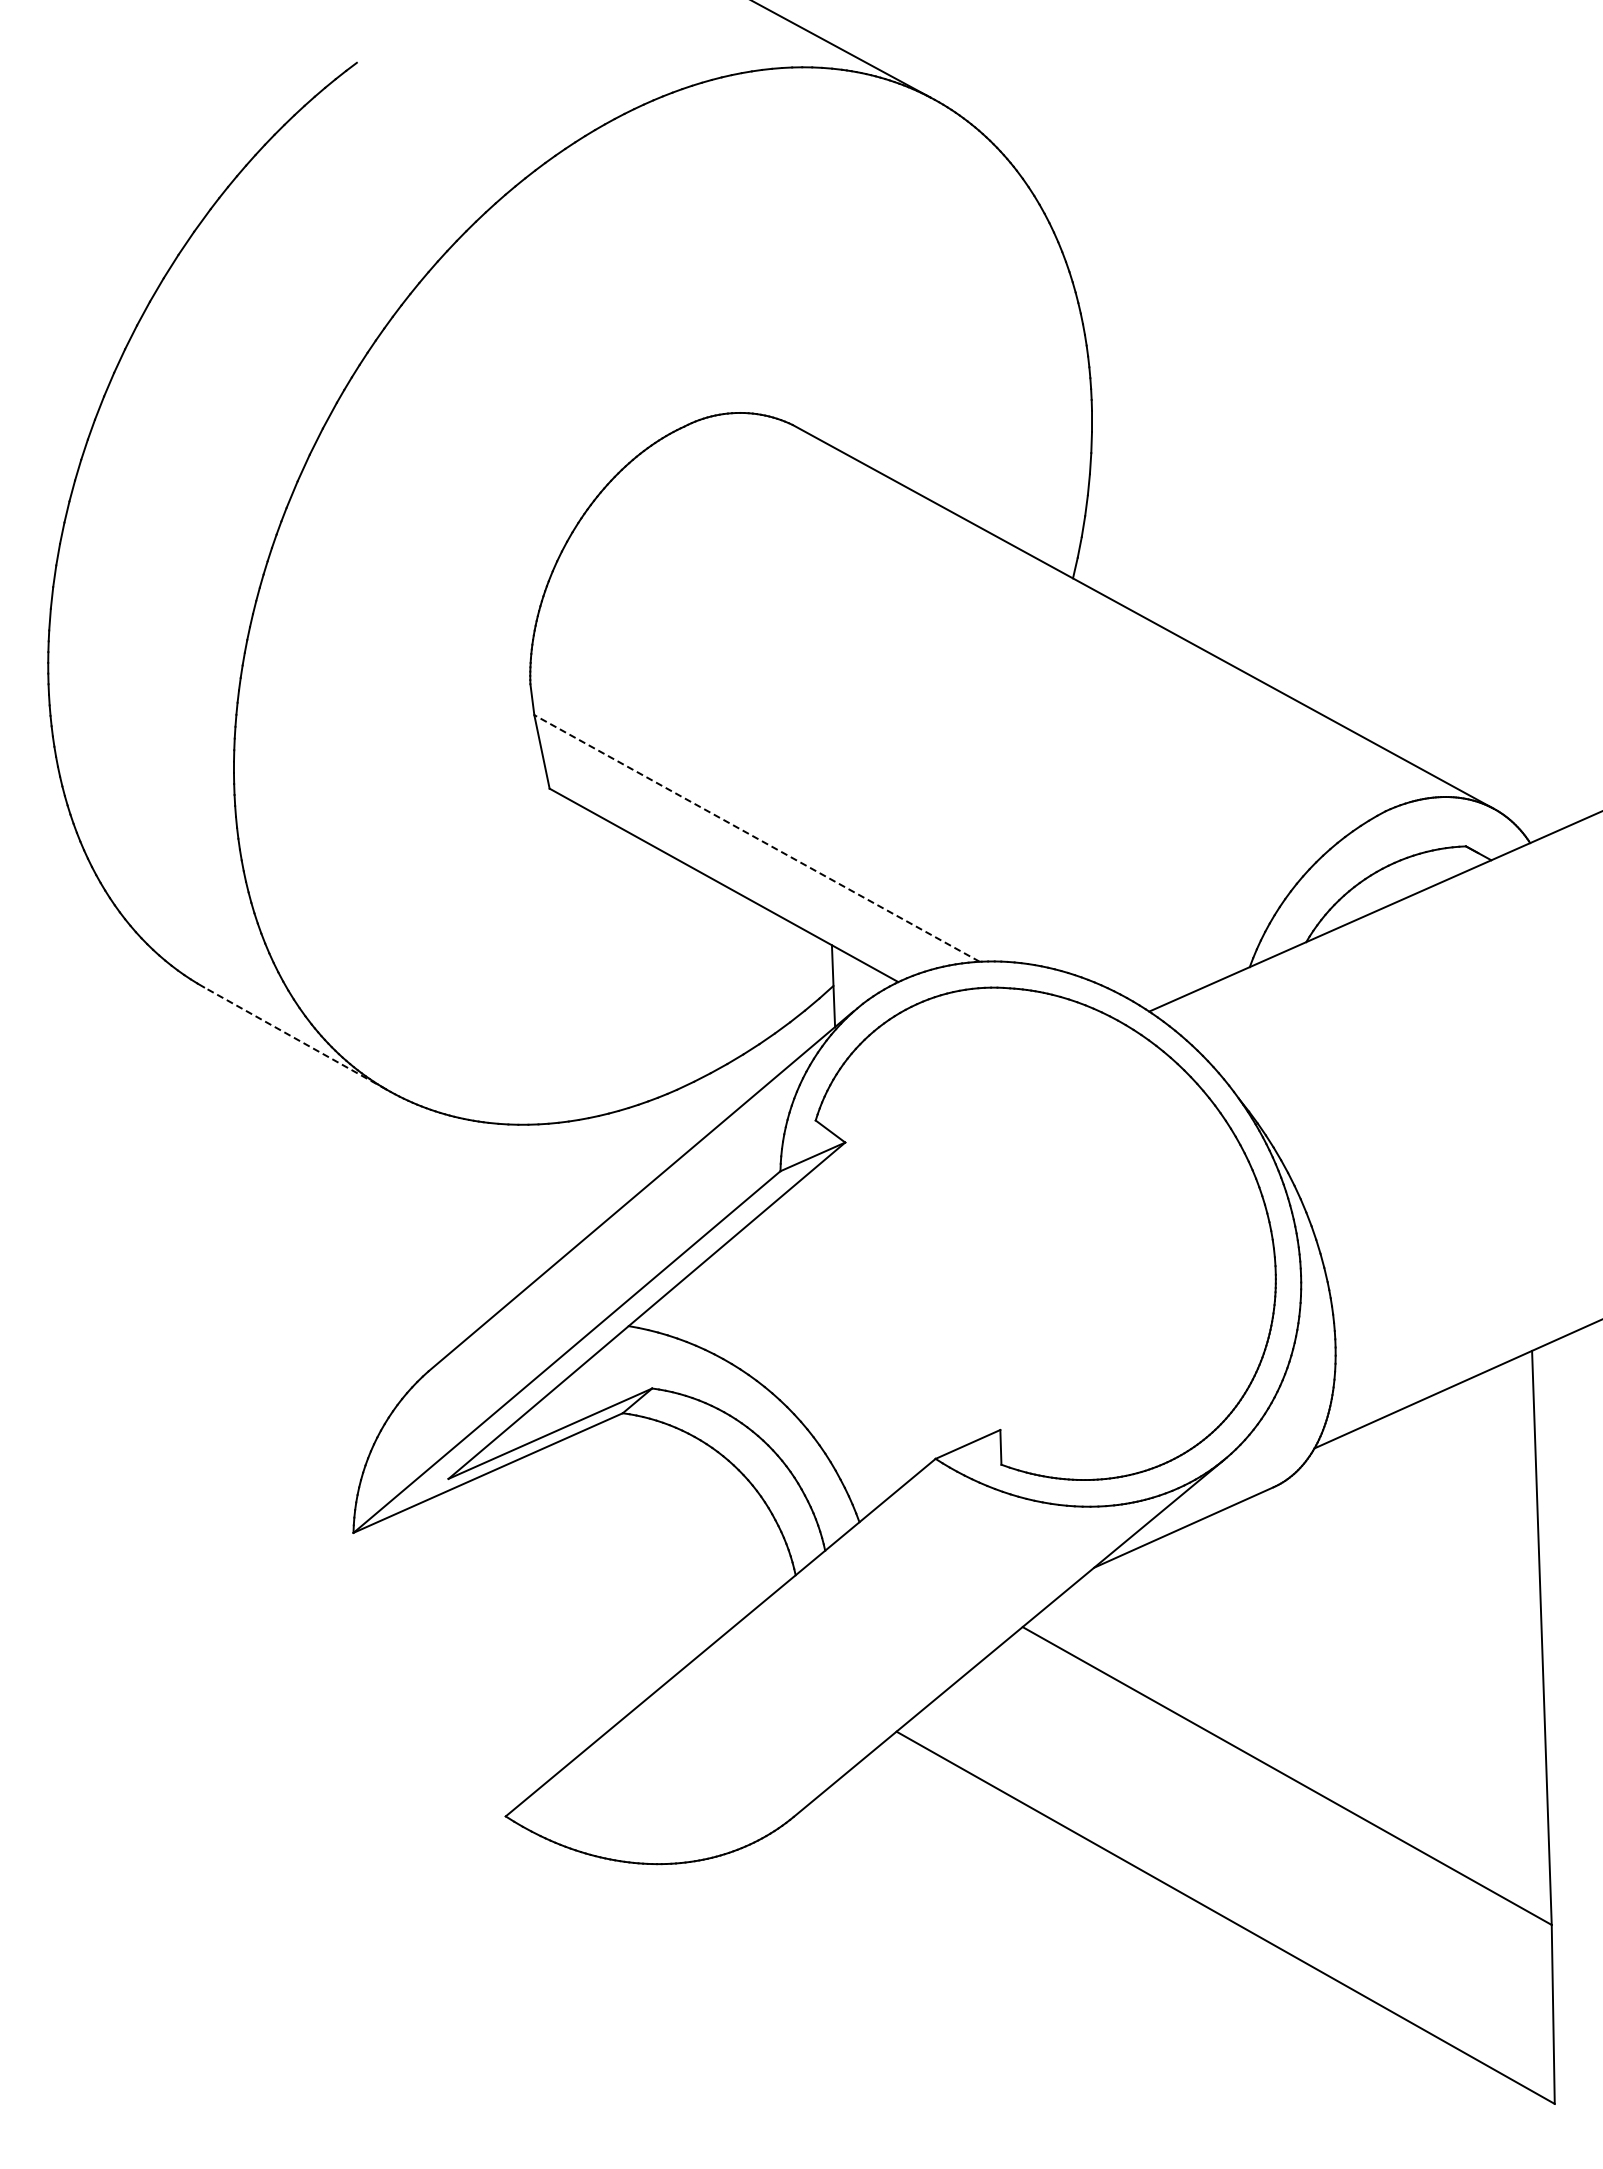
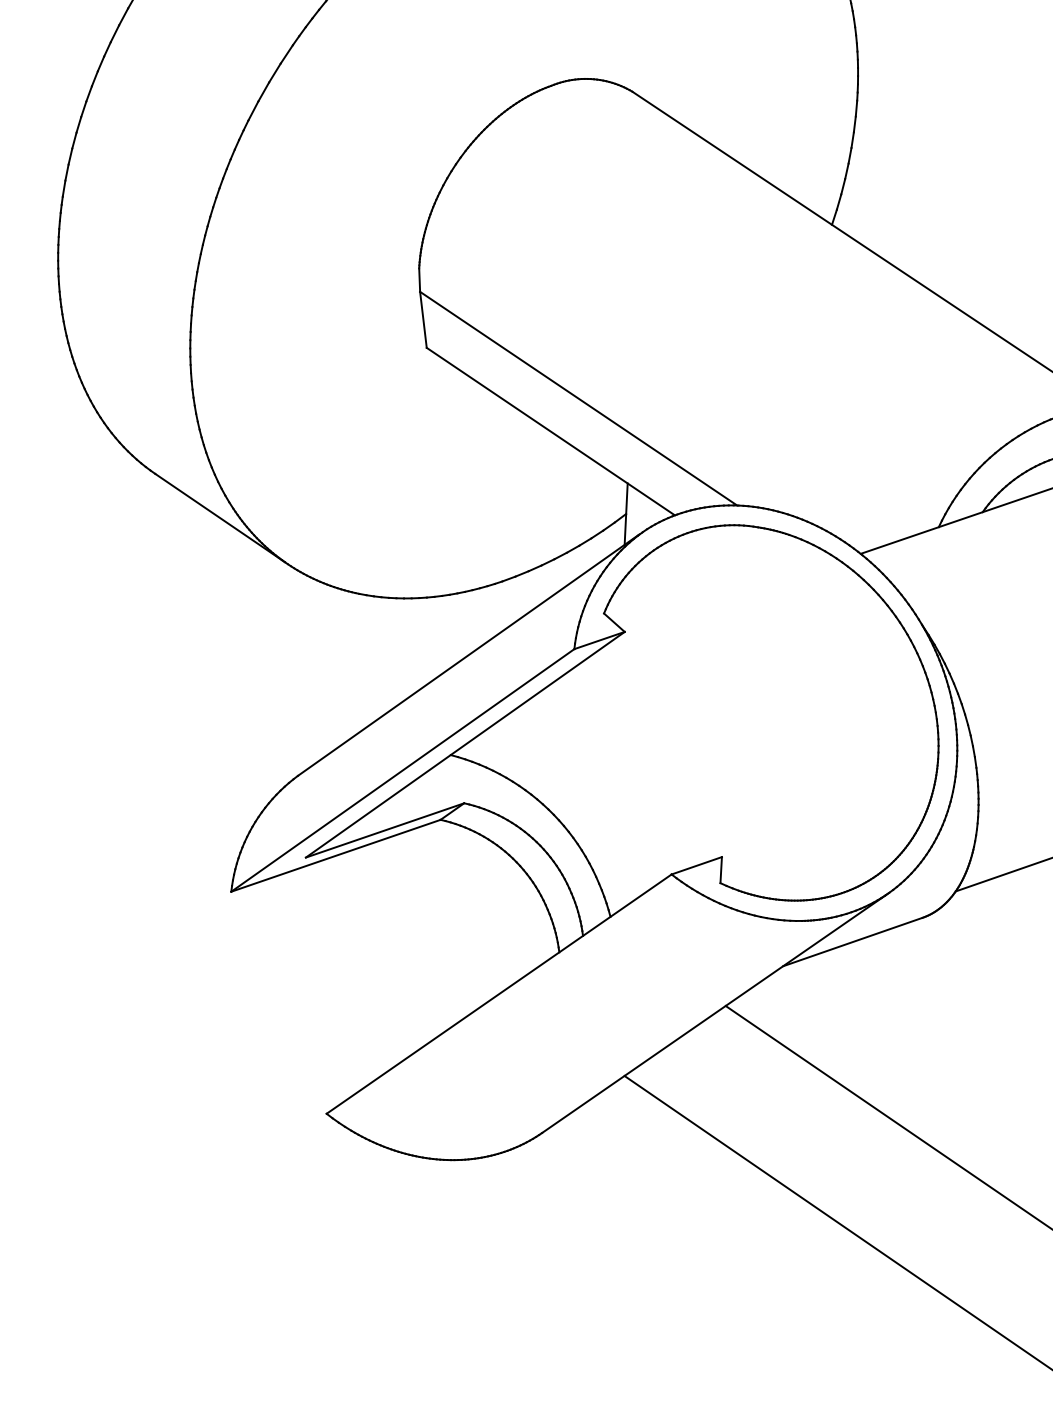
line: (757, 838) -> (578, 398), dashed -> solid
line: (295, 1038) -> (220, 518), dashed -> solid

